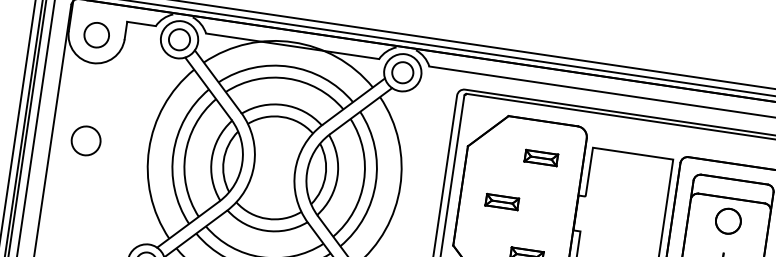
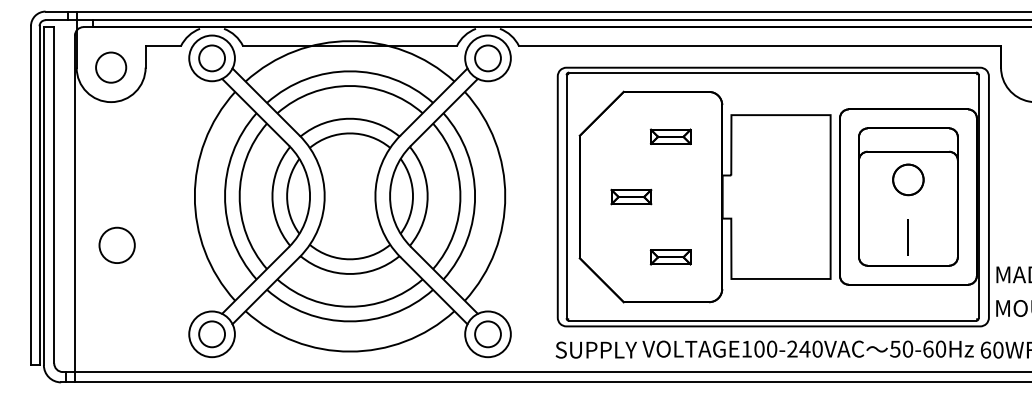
circle: (85, 140) -> (116, 244), moved

